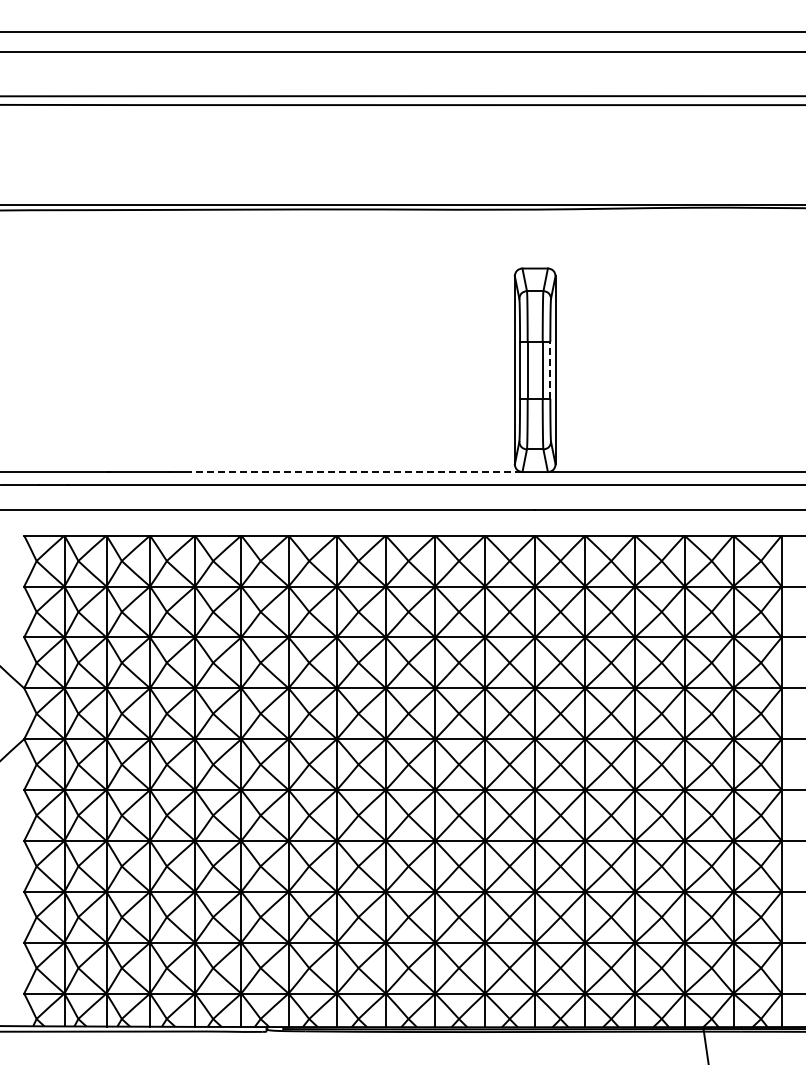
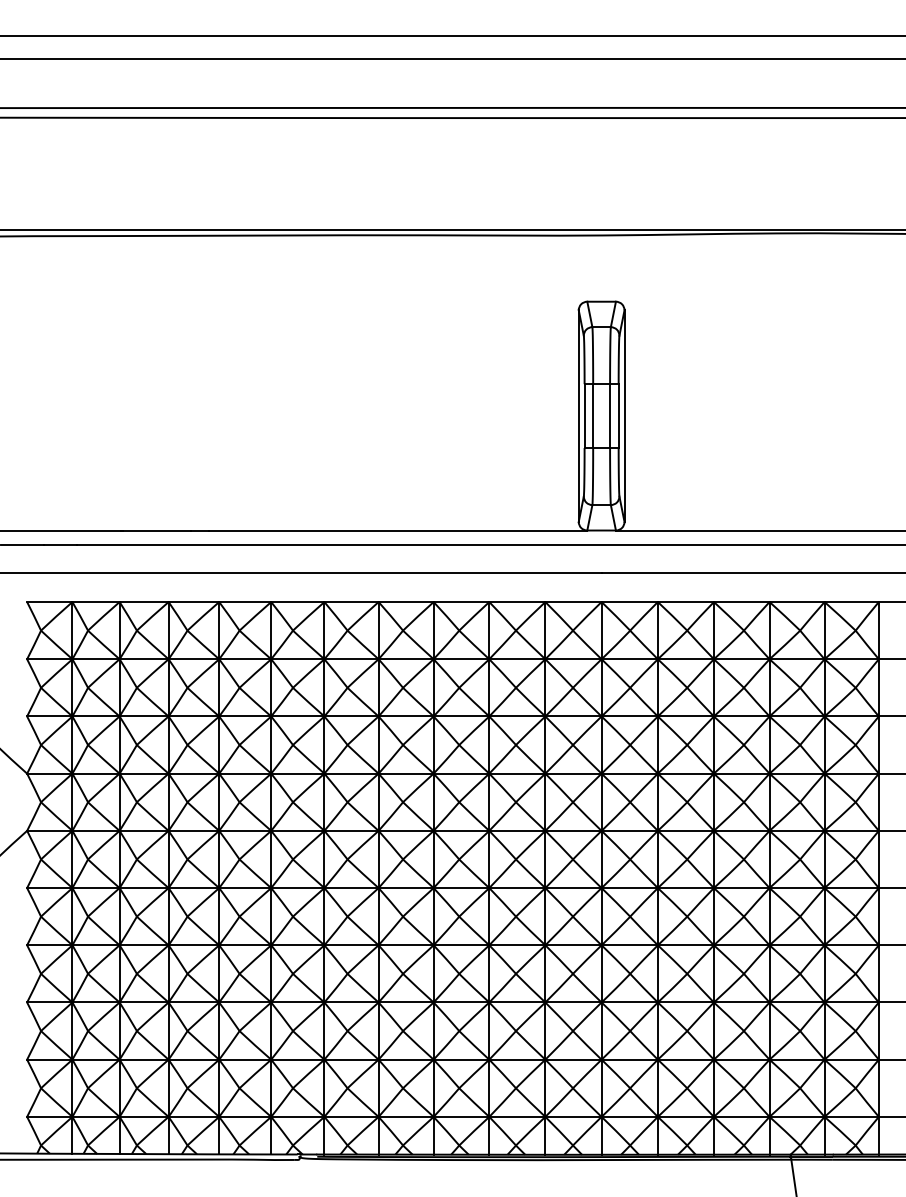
line: (550, 369) -> (618, 415), dashed -> solid
line: (353, 472) -> (397, 531), dashed -> solid

